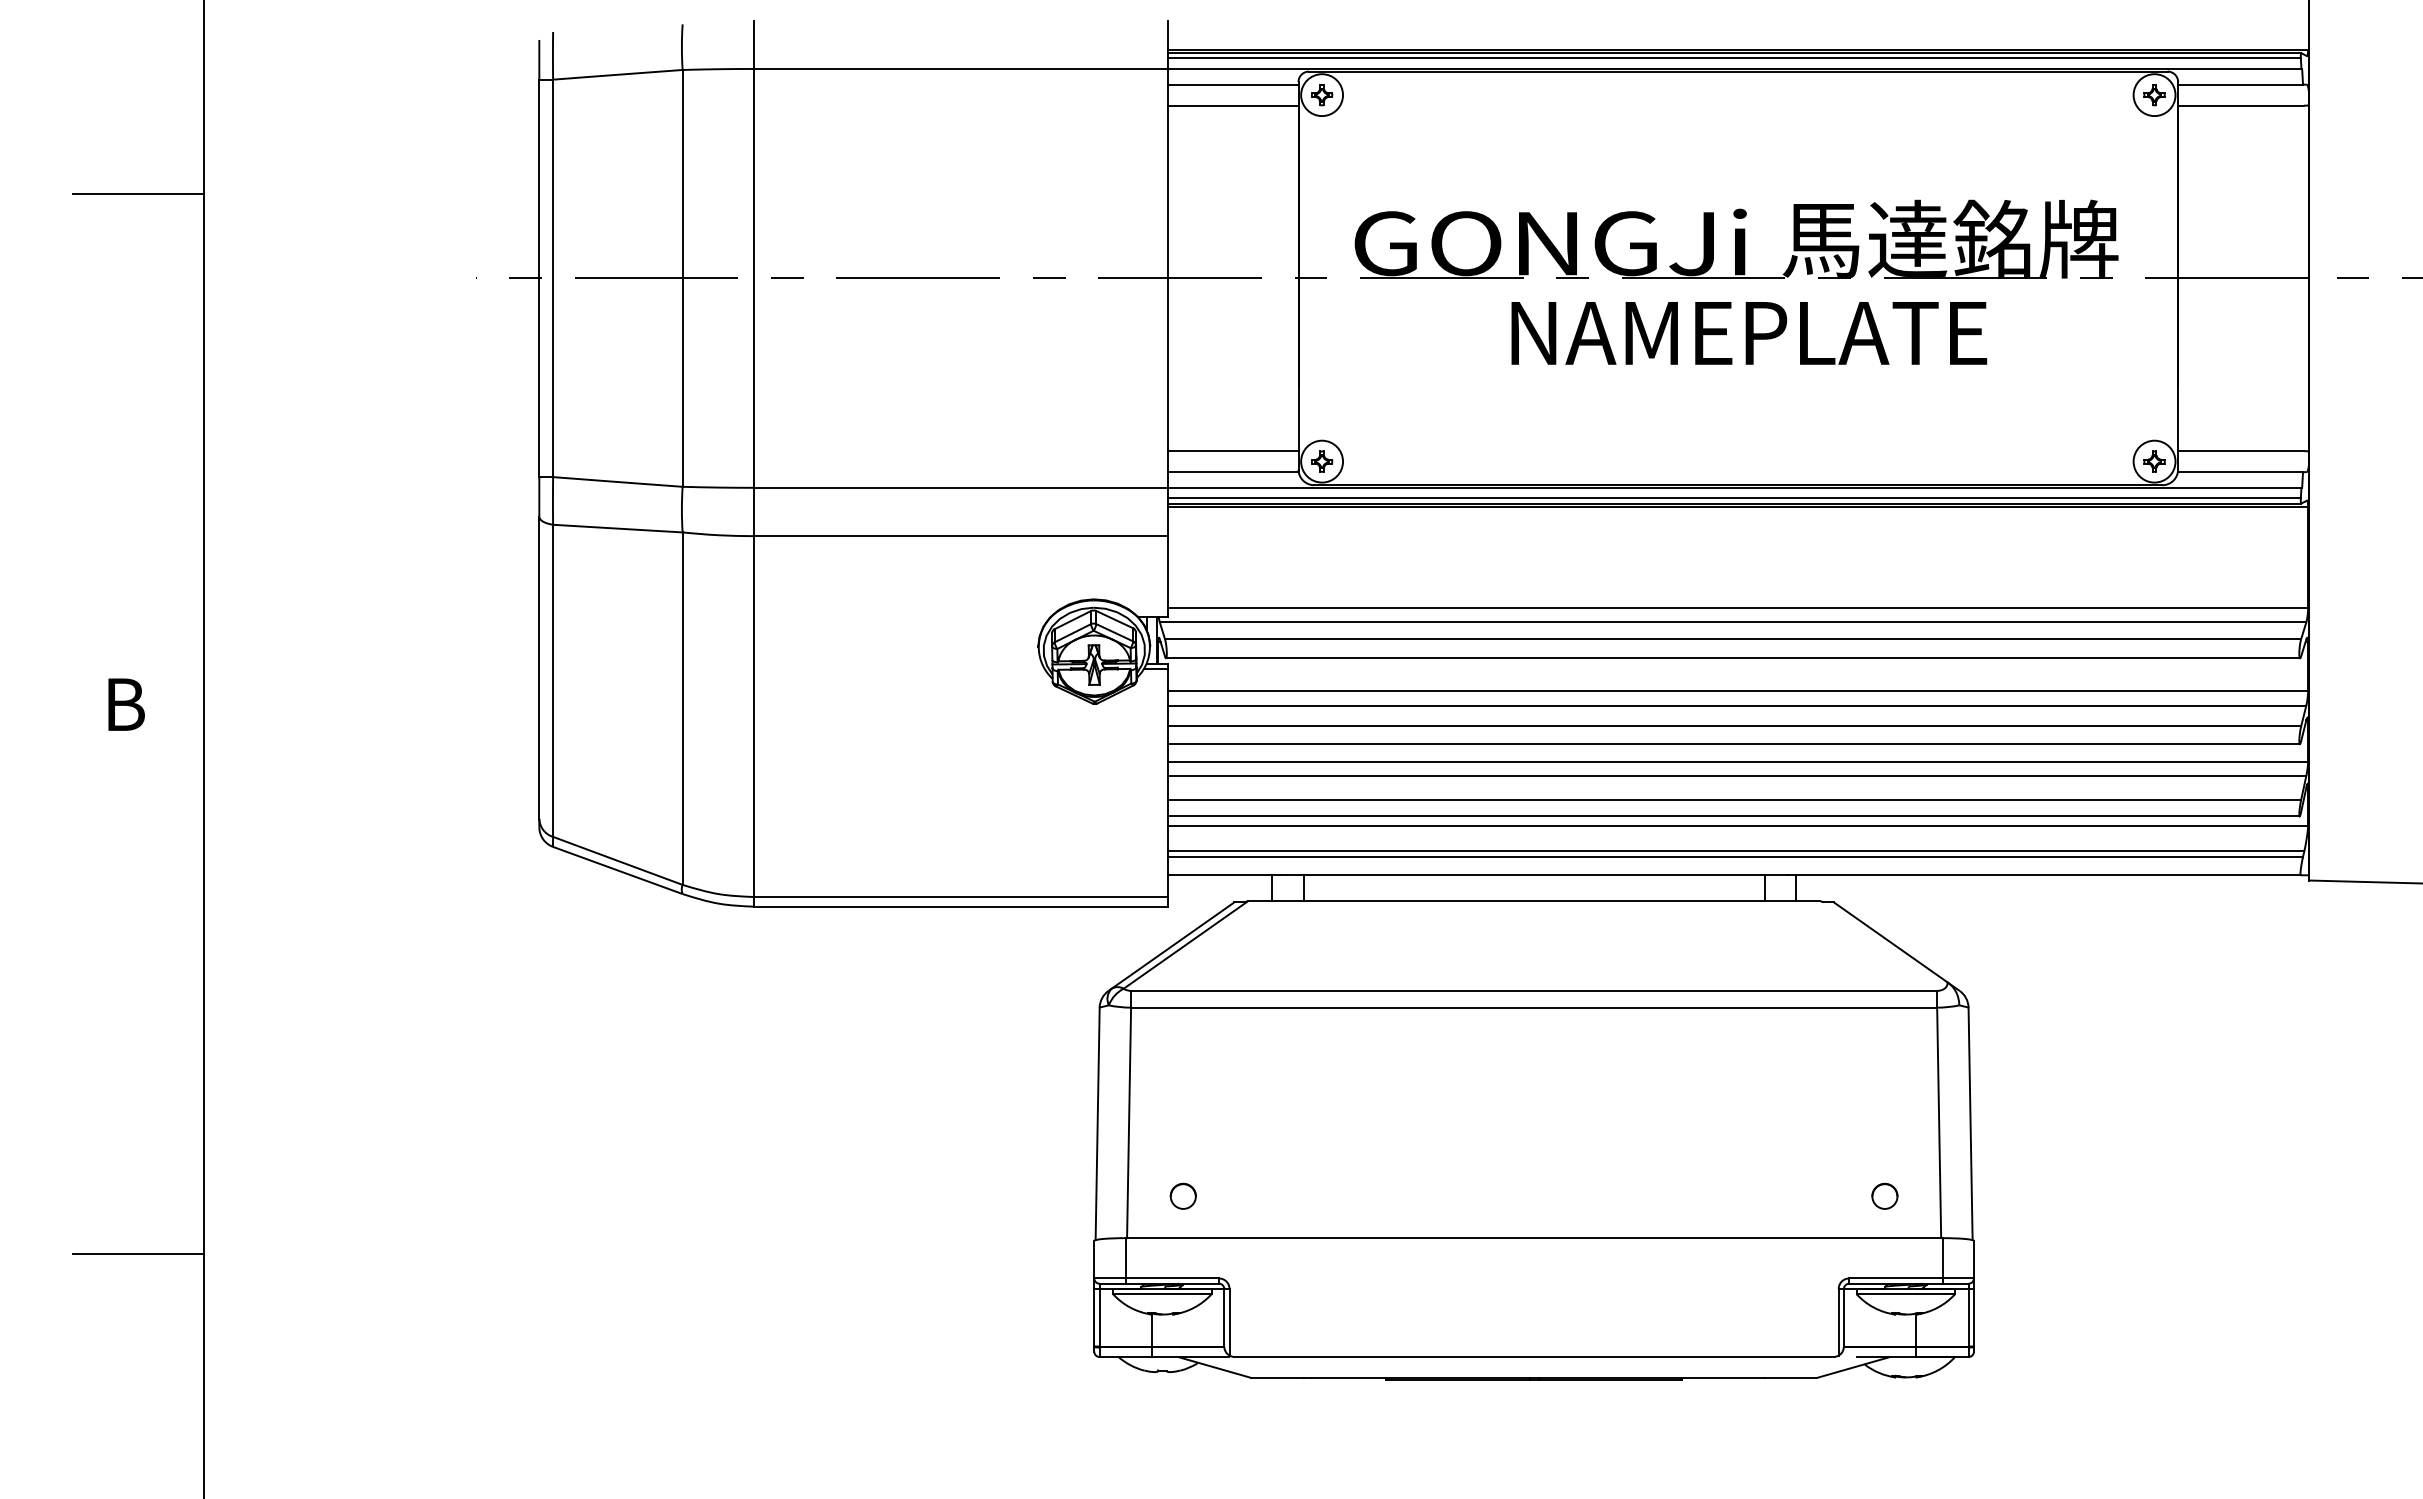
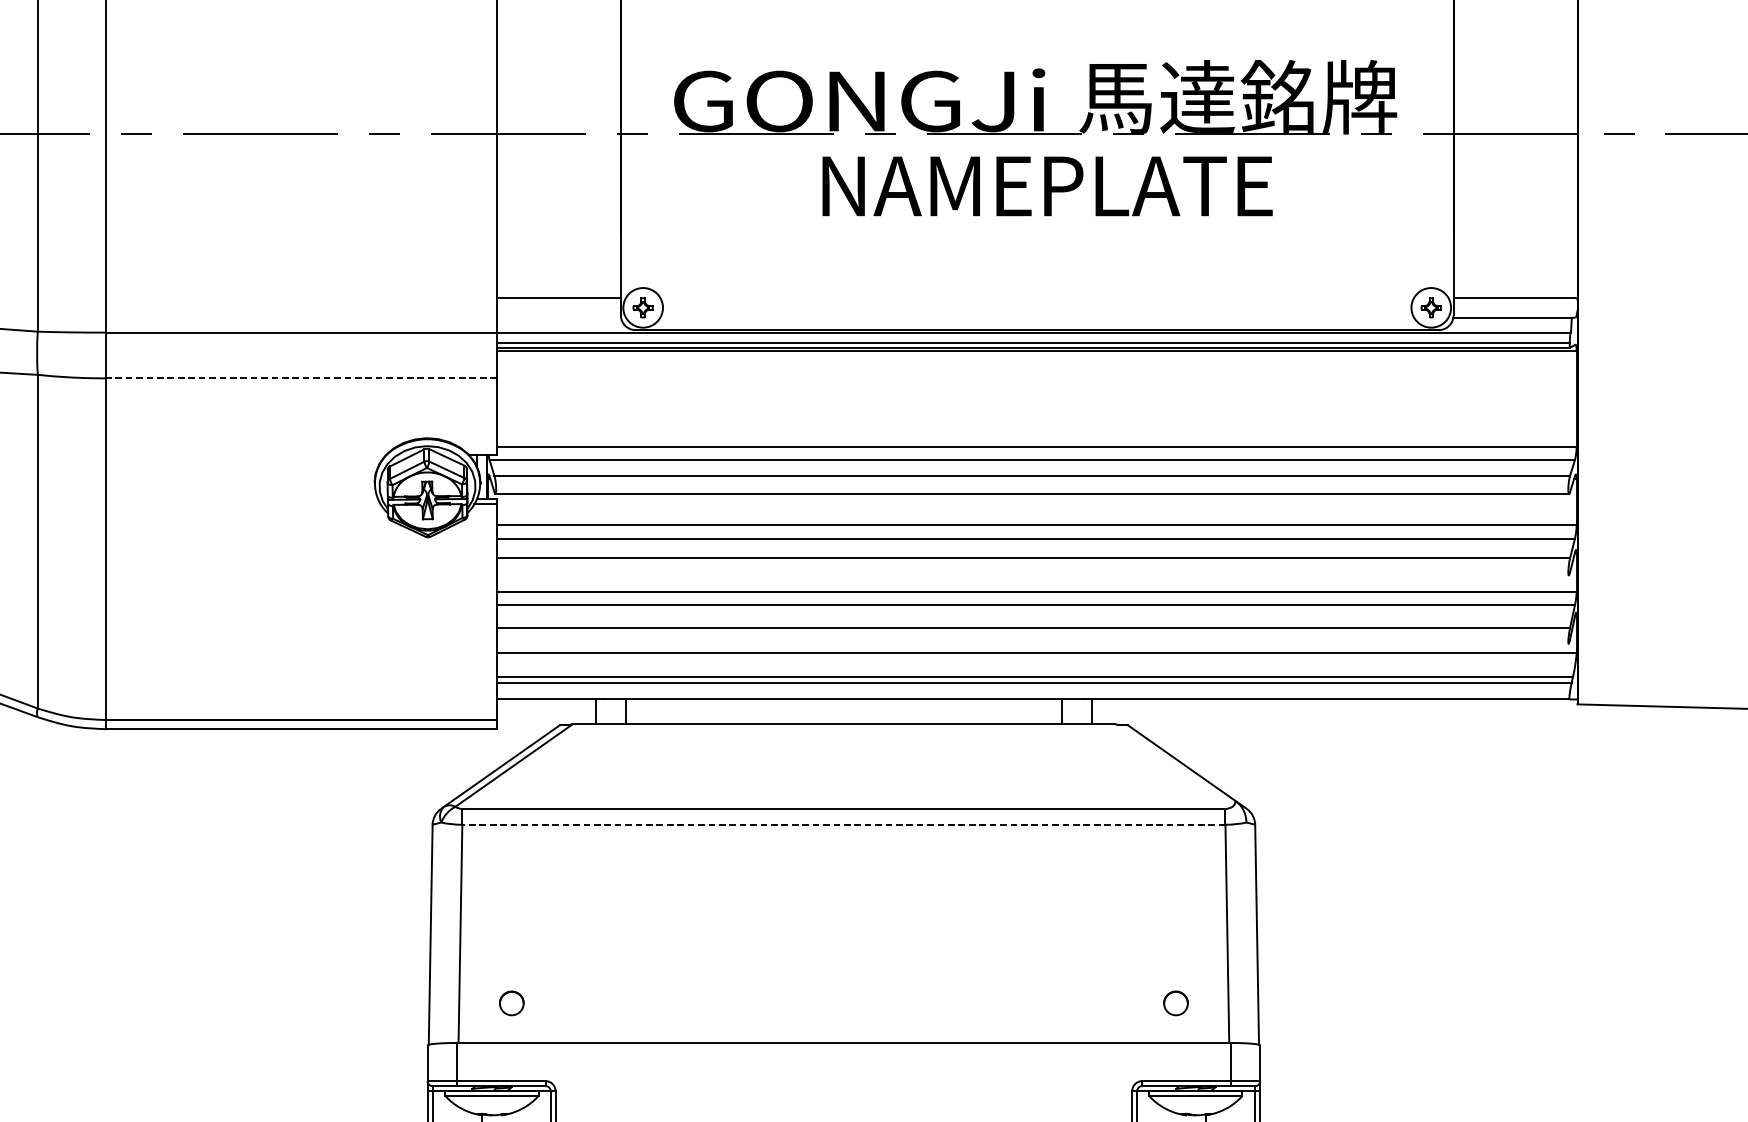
line: (1232, 472) -> (558, 318), removed
line: (960, 536) -> (300, 378), solid -> dashed
line: (1733, 744) -> (1032, 575), removed
line: (1733, 816) -> (1032, 643), removed
line: (1533, 1007) -> (843, 824), solid -> dashed

